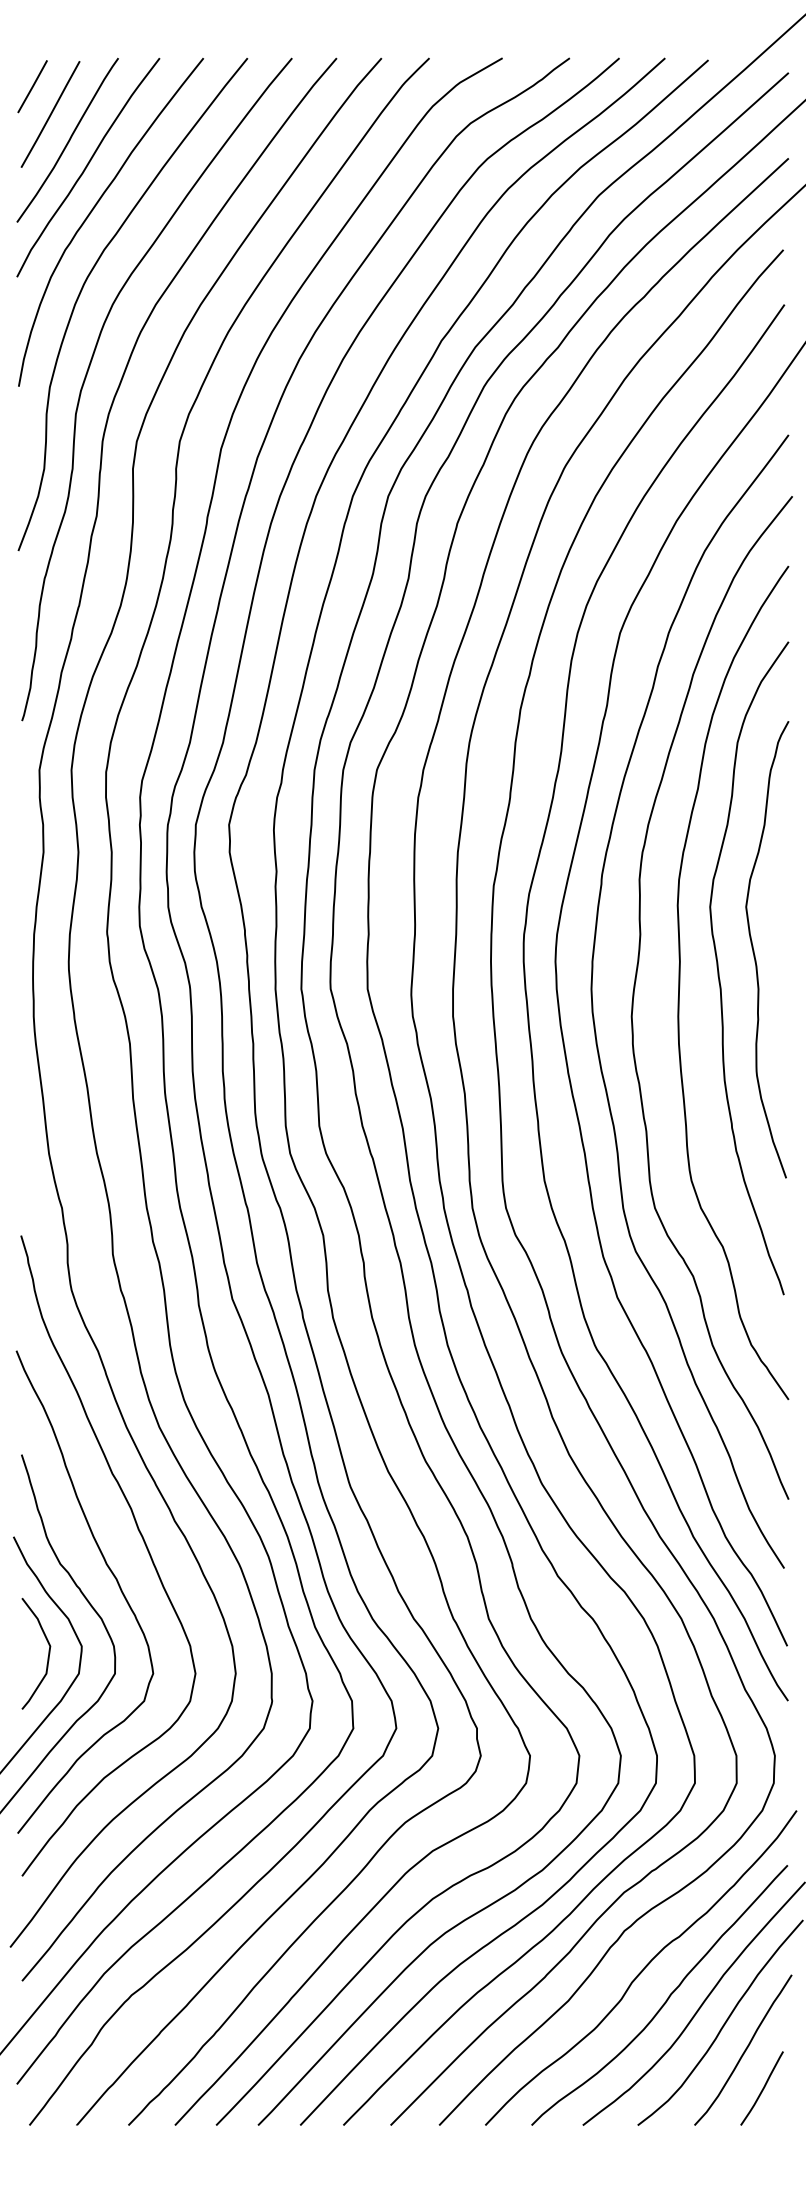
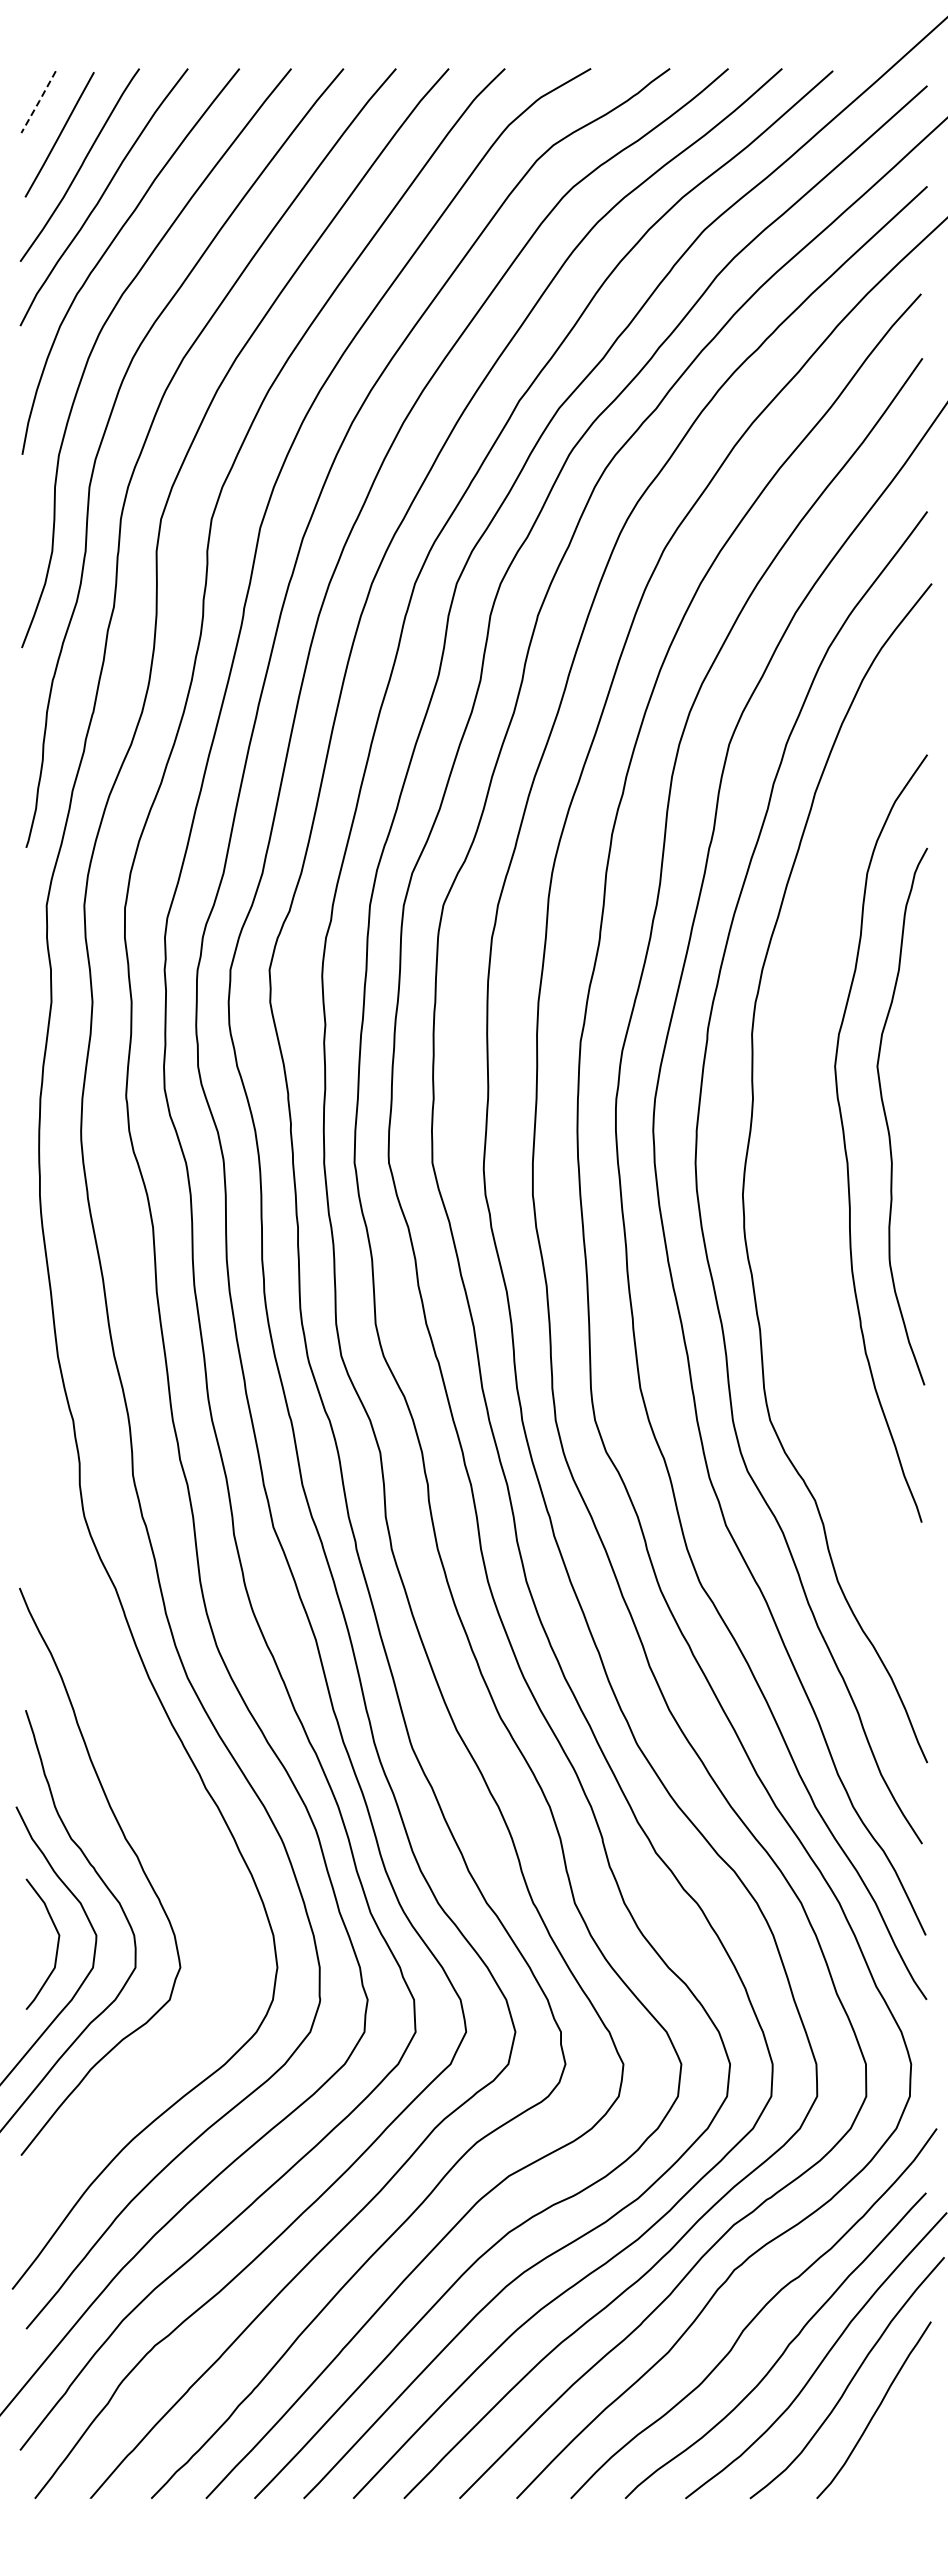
line: (33, 86) -> (39, 101), solid -> dashed
curve: (679, 982) -> (799, 1155), removed
curve: (142, 1539) -> (167, 1809), removed
curve: (762, 2088) -> (896, 2455), removed

